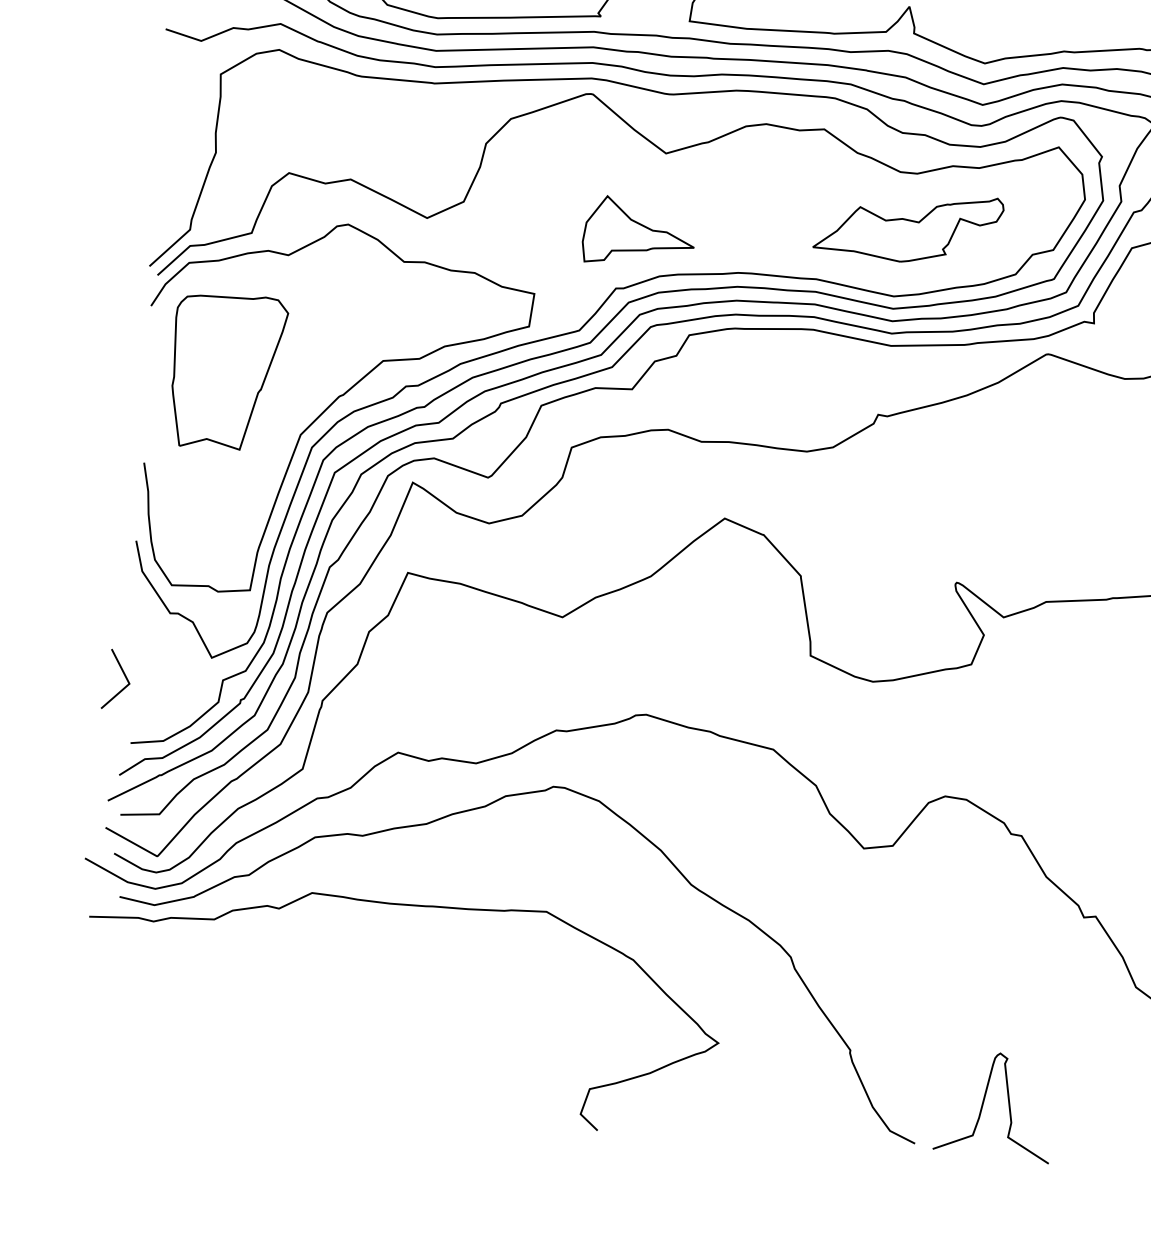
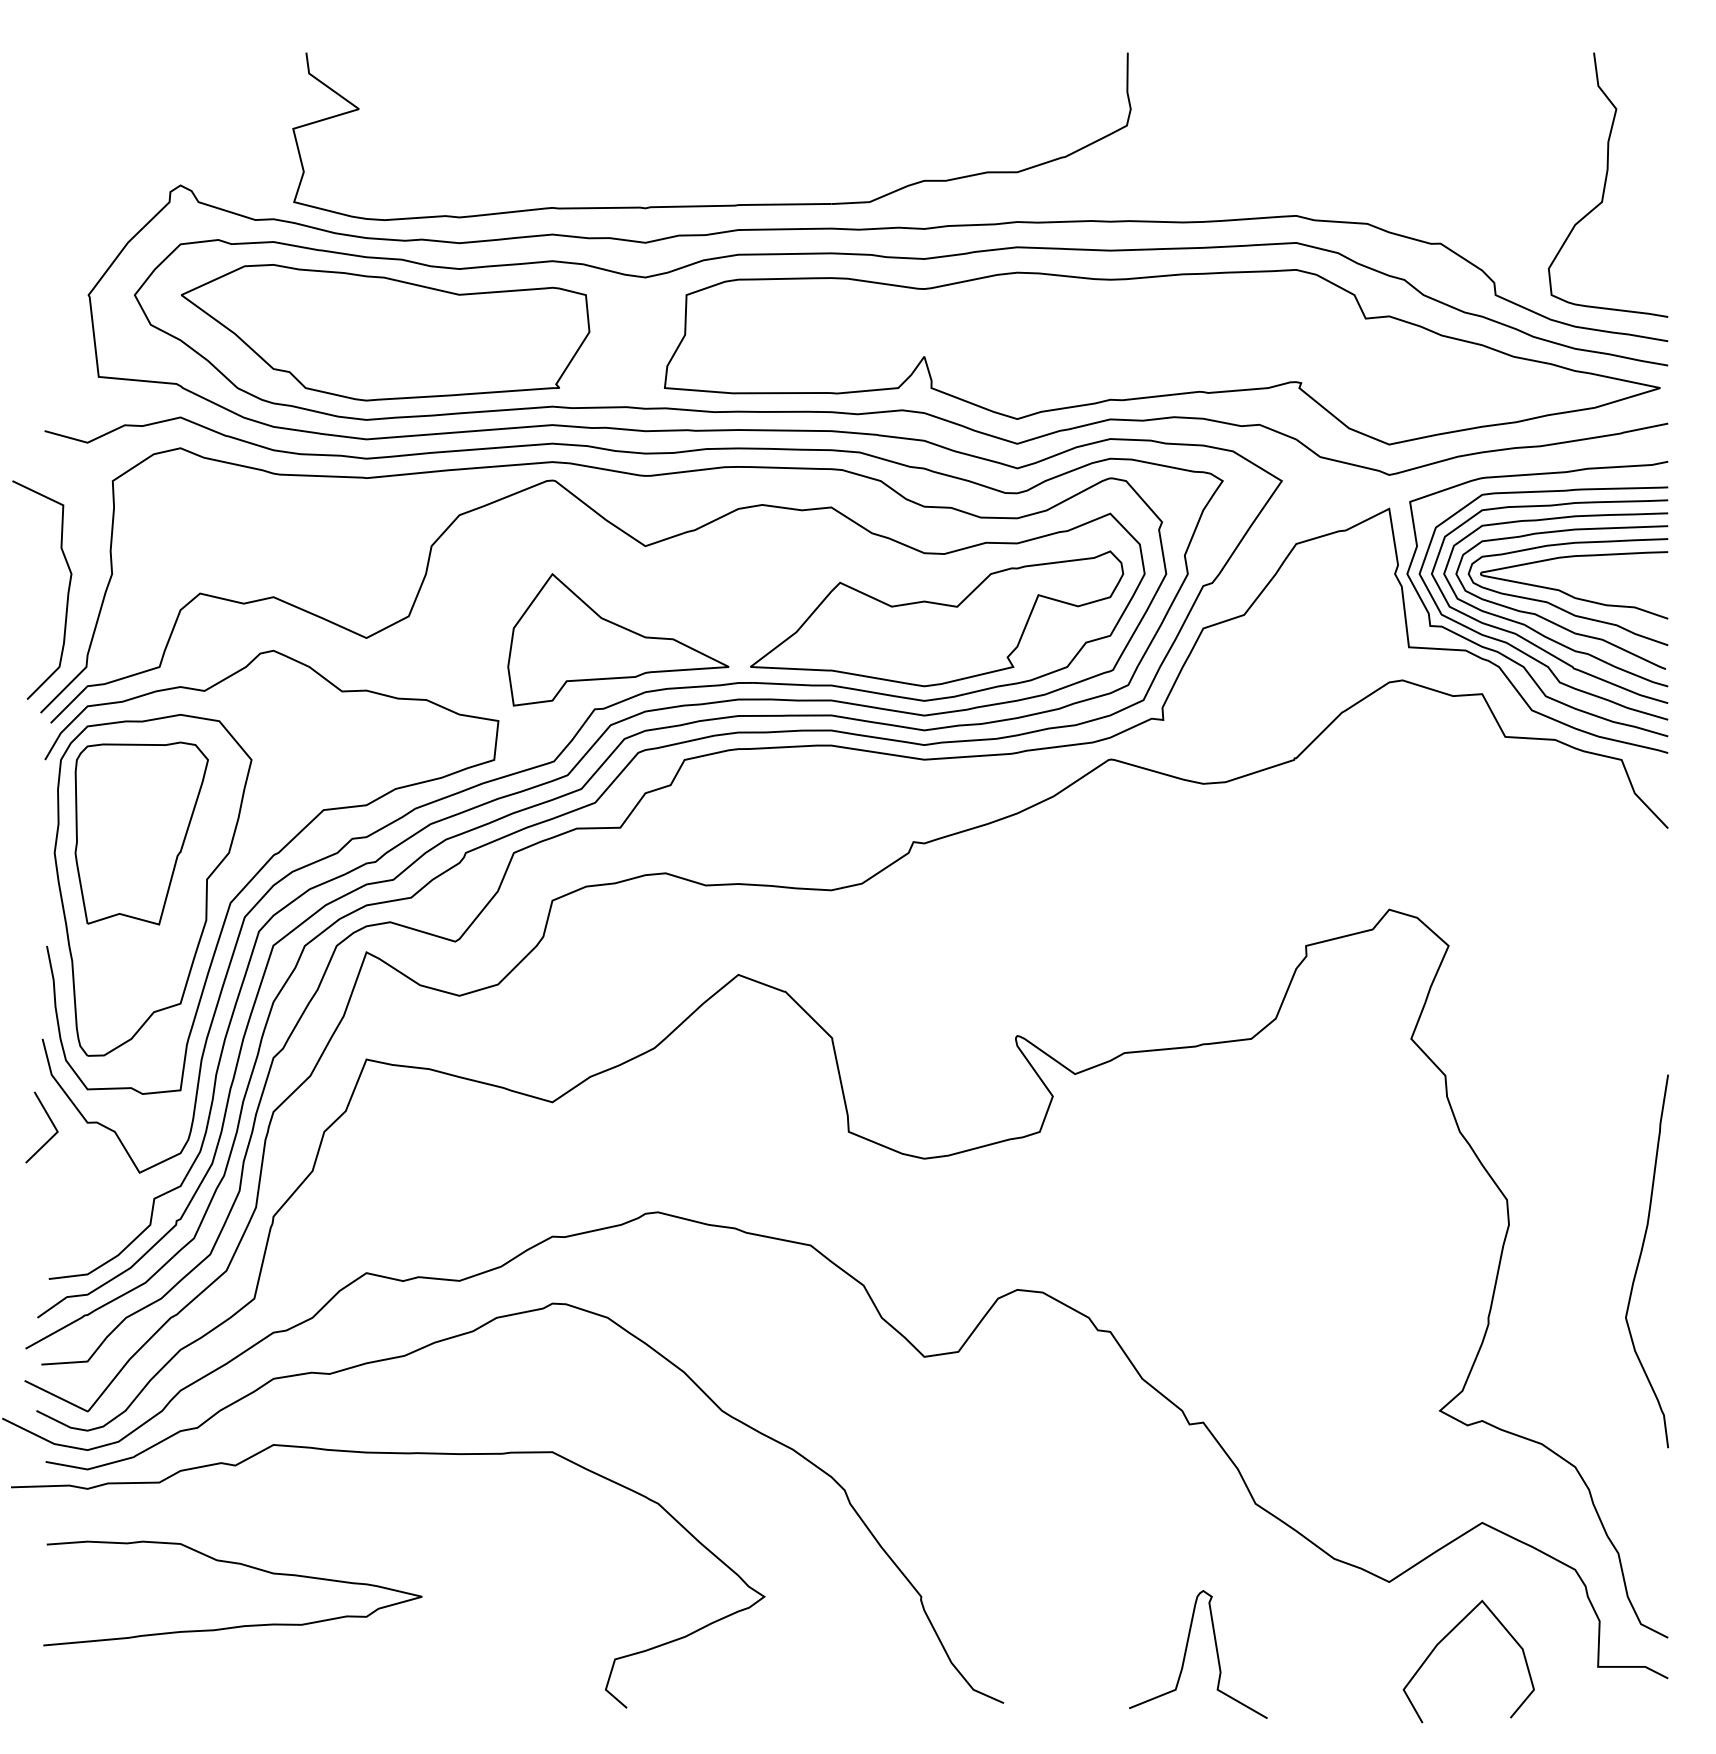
curve: (177, 165) -> (67, 591), added
part: (908, 227) -> (937, 618), size x1.67
part: (639, 230) -> (618, 639), size x1.67
part: (235, 415) -> (152, 884), added
line: (124, 676) -> (51, 1123), moved
curve: (275, 991) -> (236, 1564), added
curve: (983, 1105) -> (1186, 1653), moved

